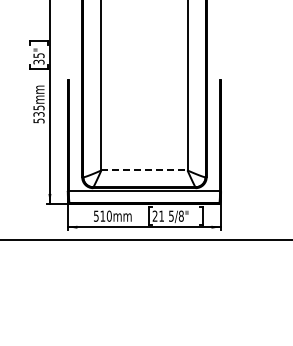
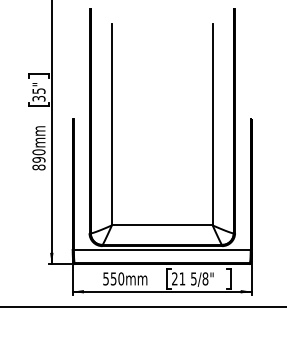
text: (38, 114) -> (38, 159), 535mm -> 890mm
line: (144, 170) -> (162, 225), dashed -> solid
text: (102, 215) -> (113, 278), 510mm -> 550mm

